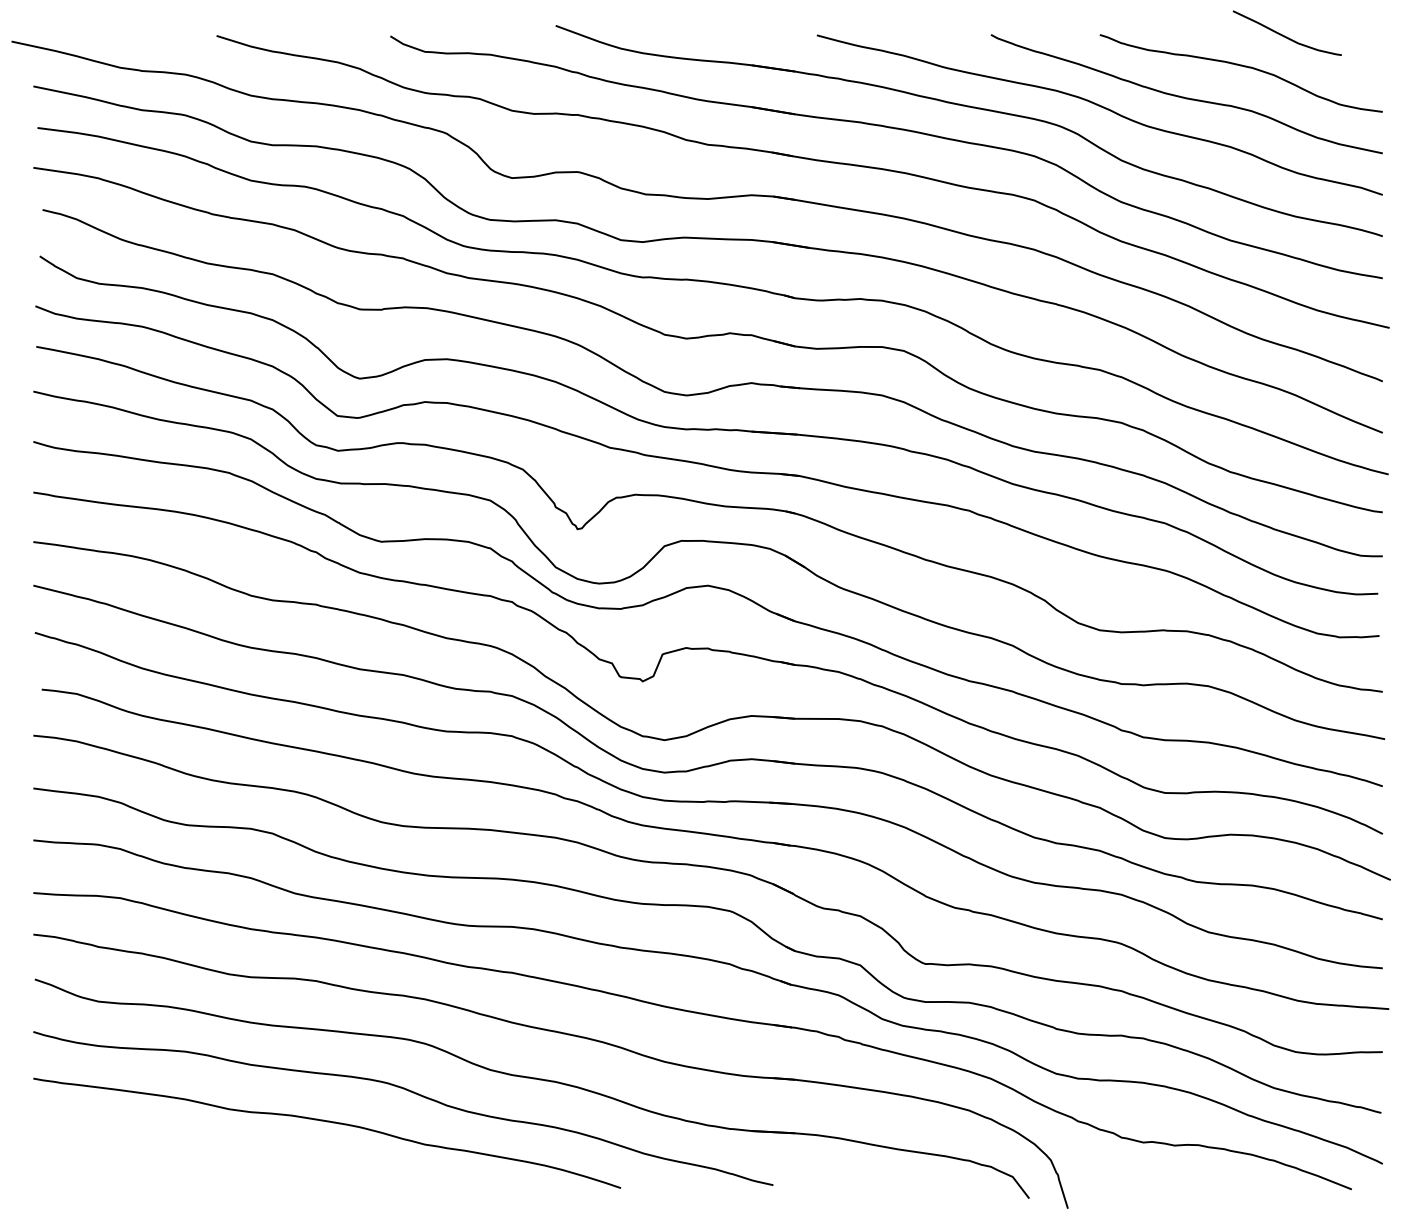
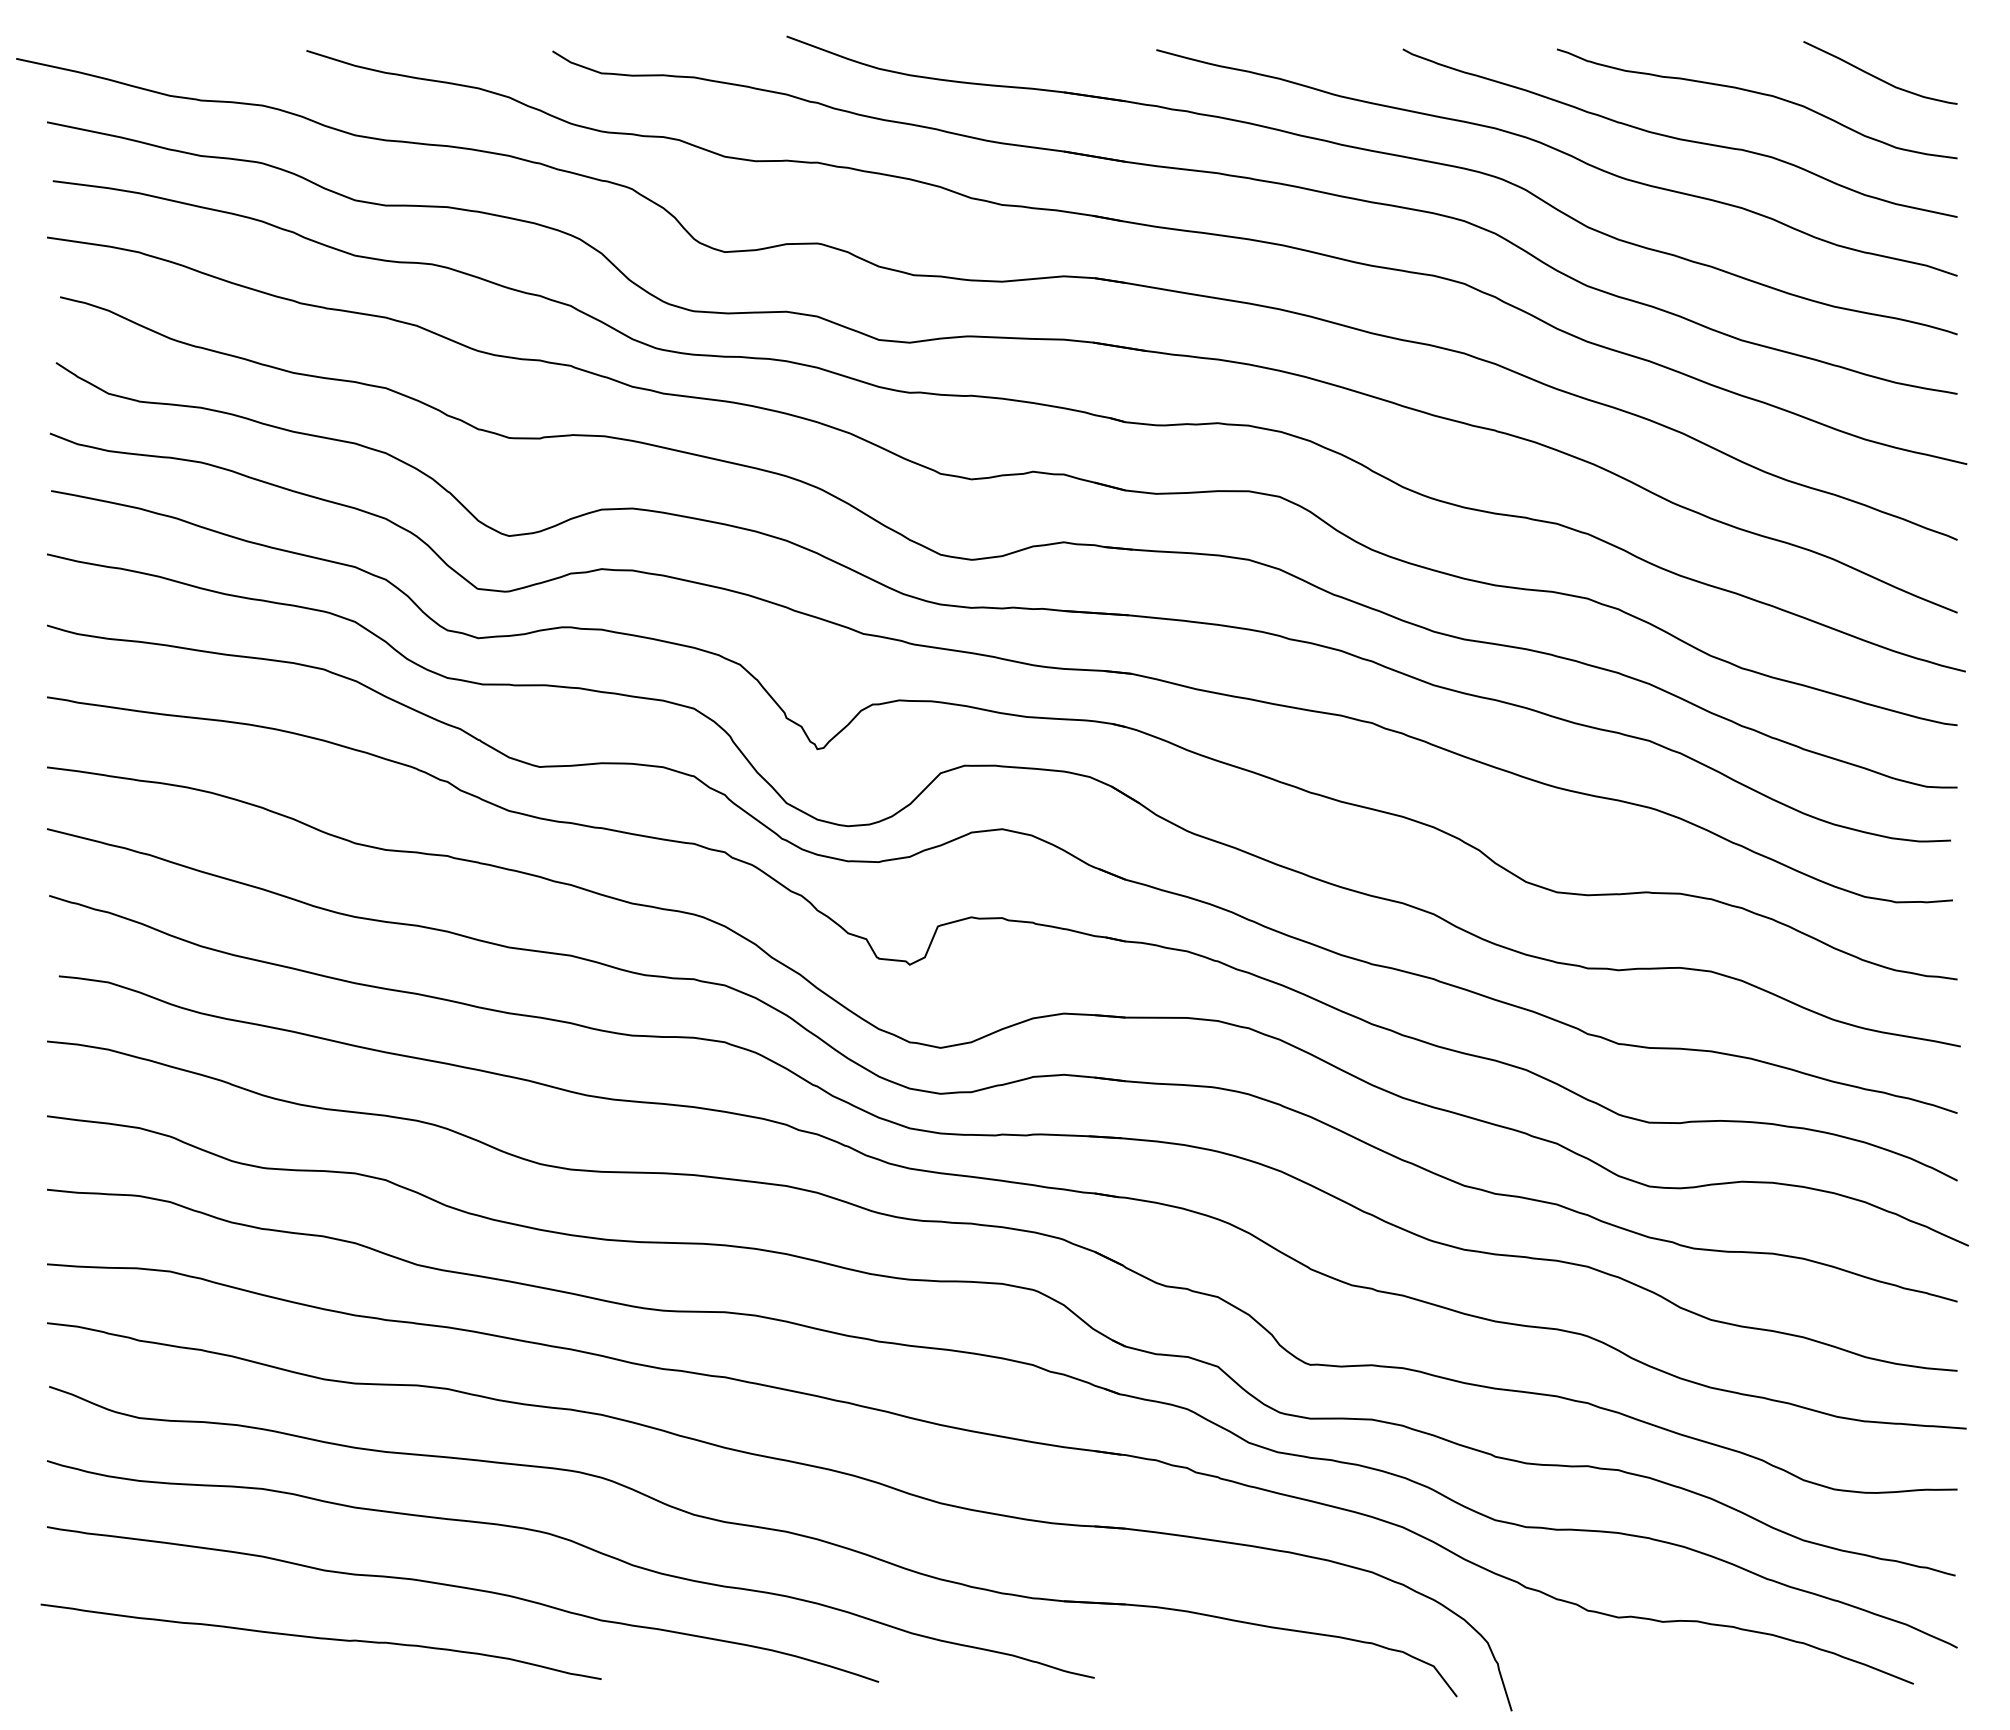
curve: (1285, 36) -> (1878, 77), moved
curve: (226, 1158) -> (320, 1639), added

